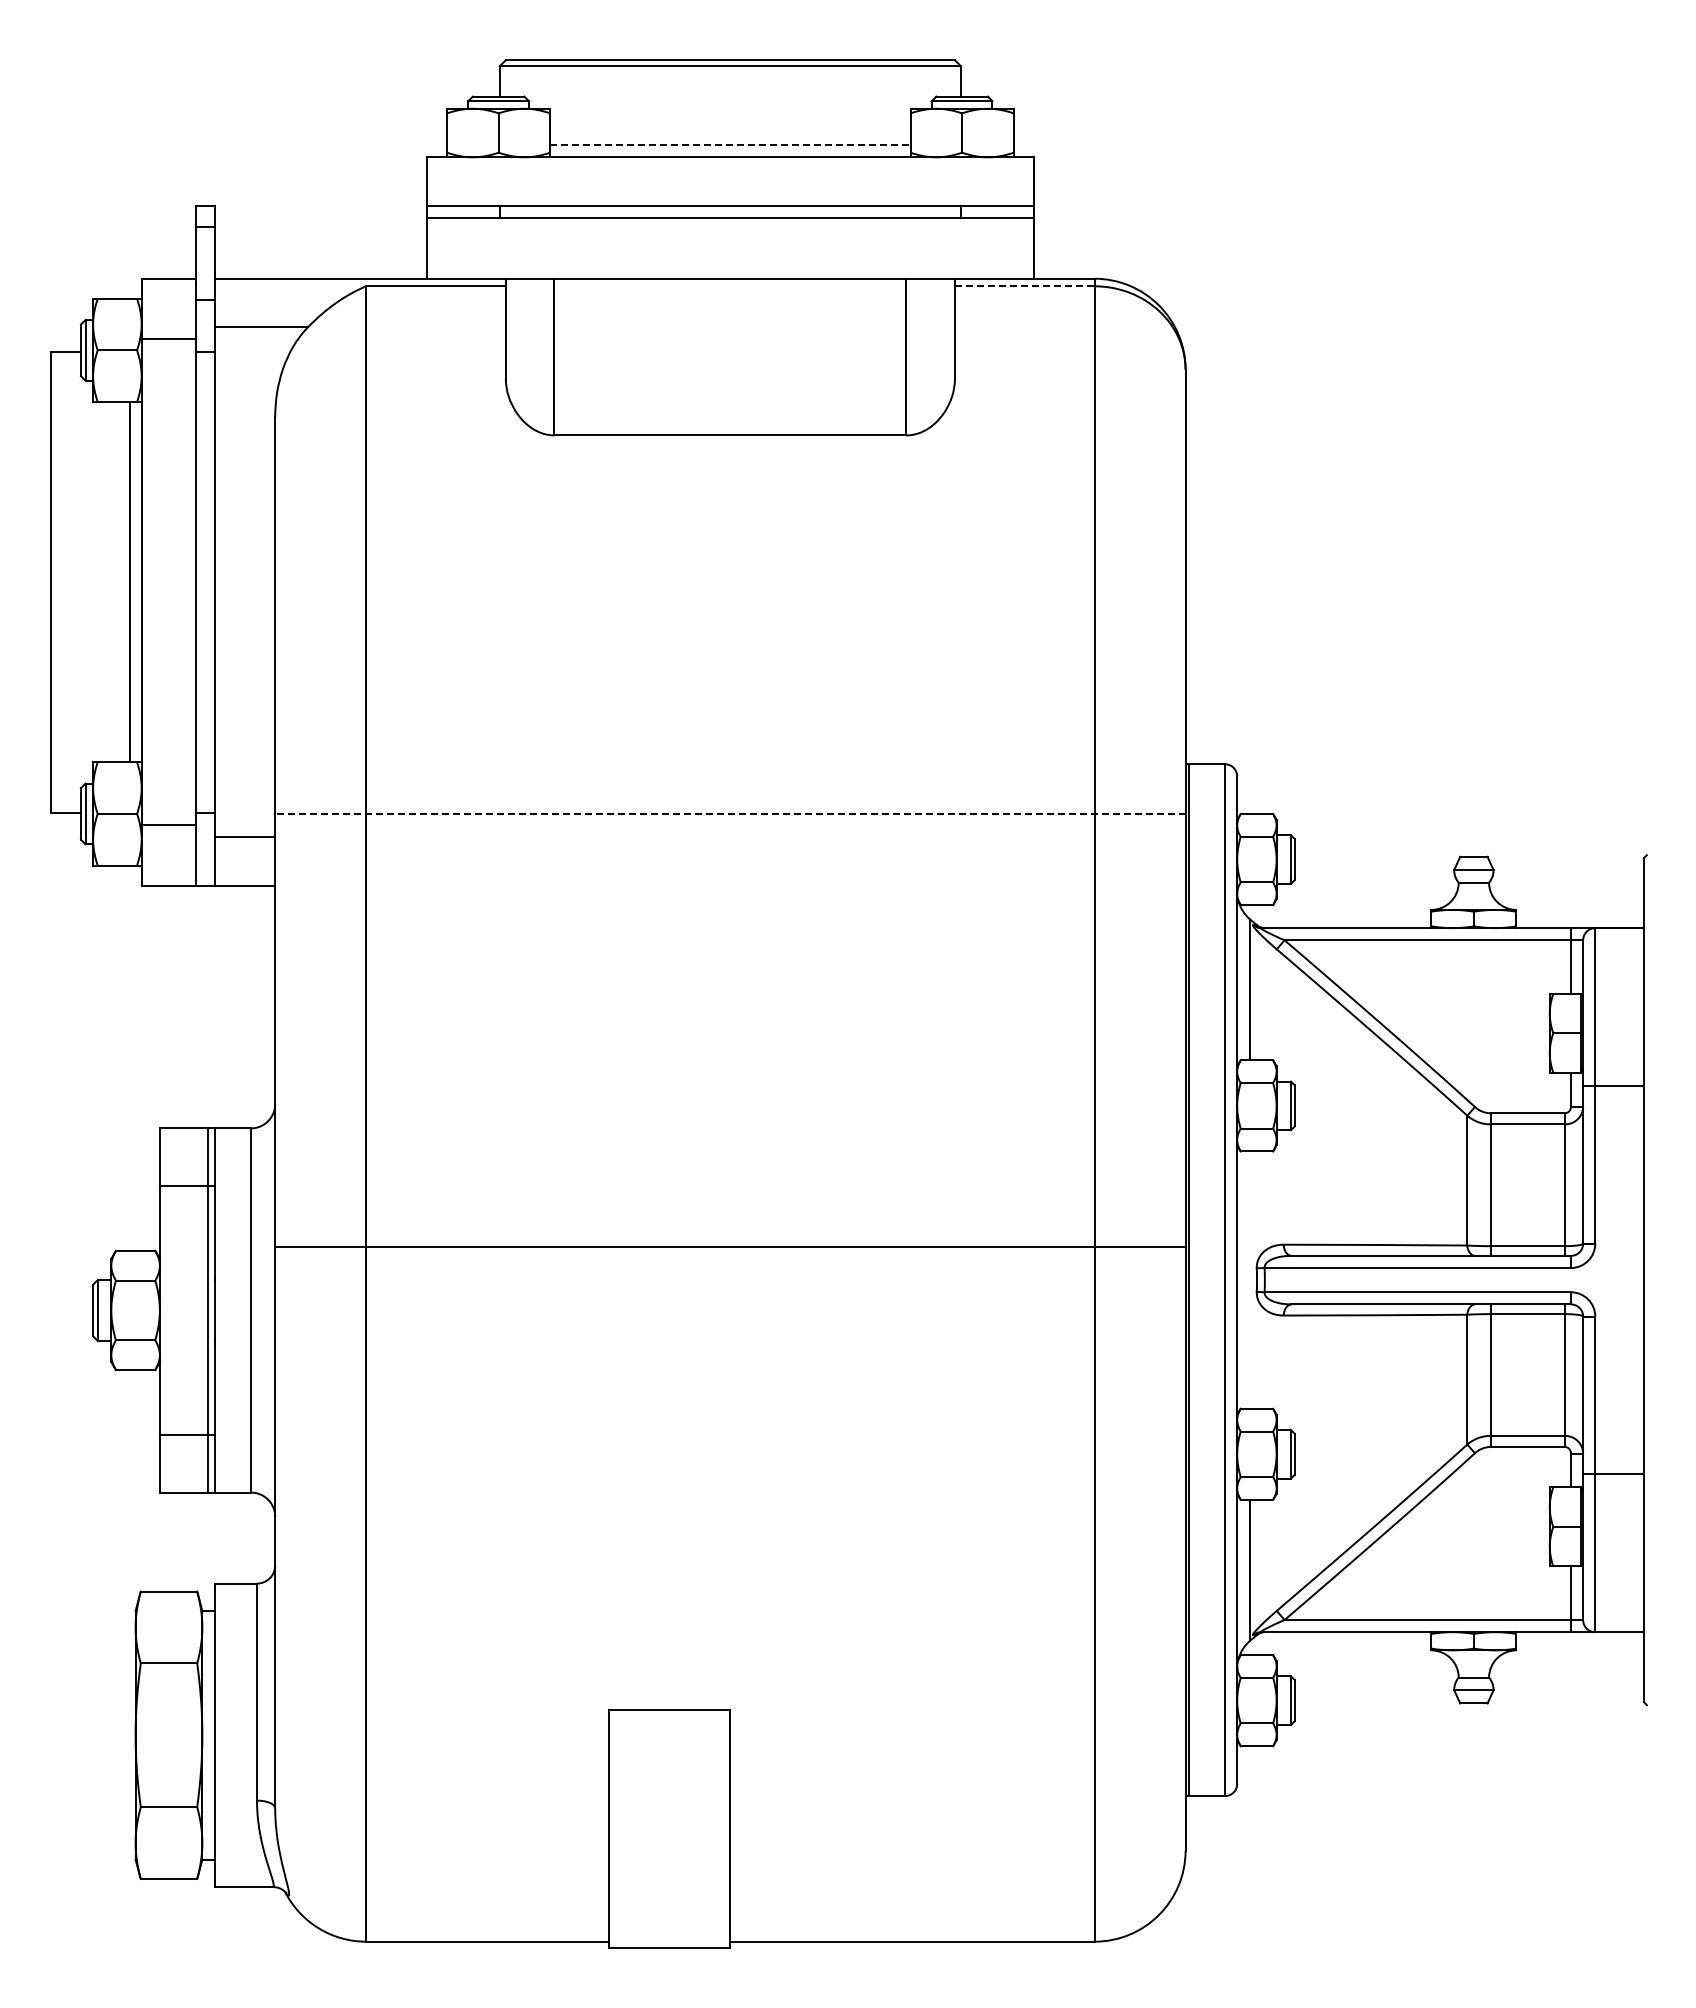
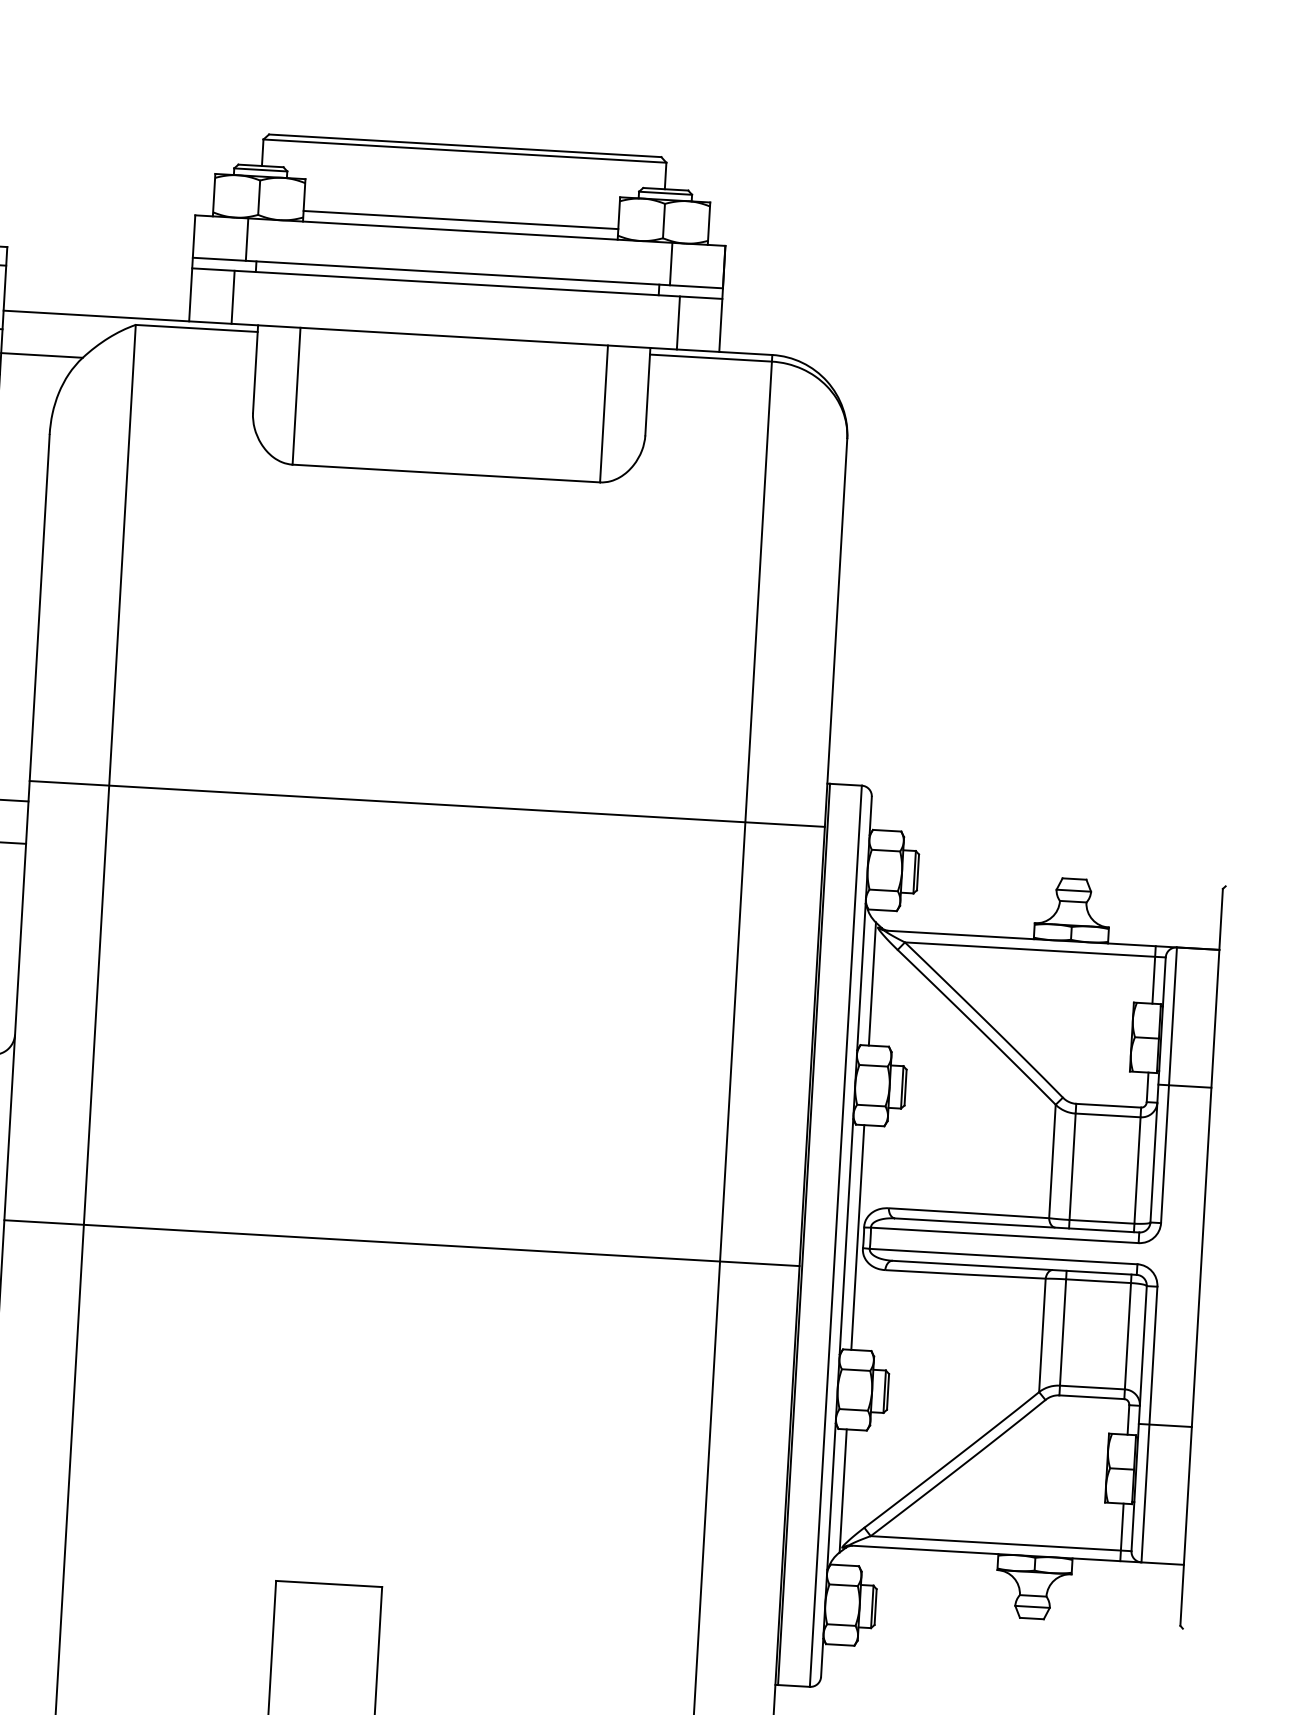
line: (730, 145) -> (461, 220), dashed -> solid
line: (487, 181) -> (246, 239), added
line: (973, 181) -> (671, 263), added
line: (475, 248) -> (233, 297), added
line: (985, 248) -> (678, 323), added
line: (1024, 286) -> (710, 358), dashed -> solid
line: (729, 813) -> (426, 803), dashed -> solid
line: (730, 1246) -> (402, 1243), moved
line: (1250, 1279) -> (858, 1236), added

